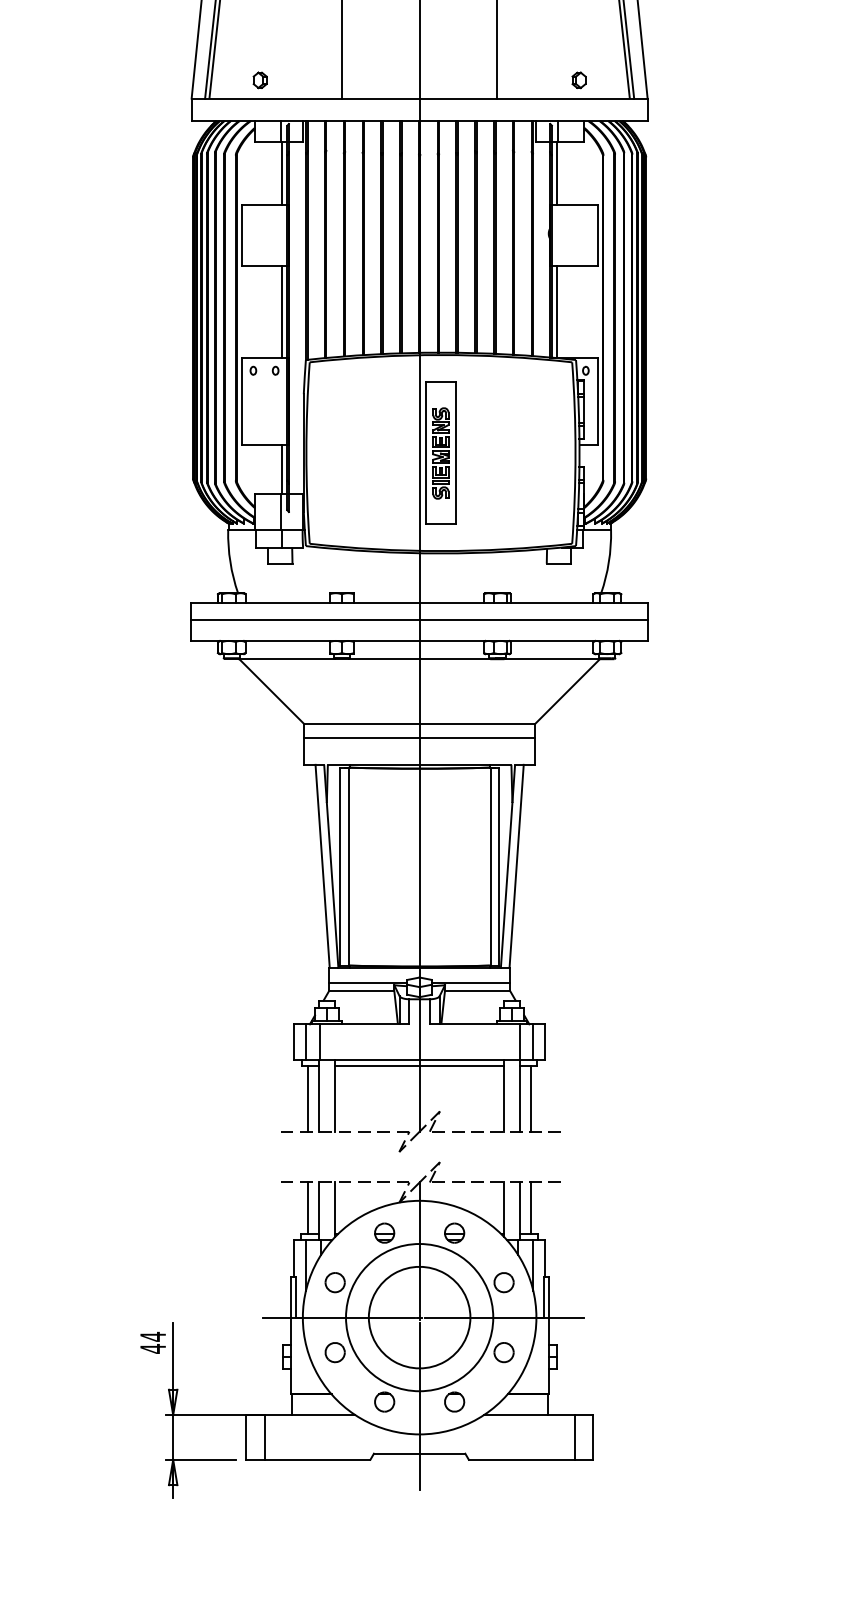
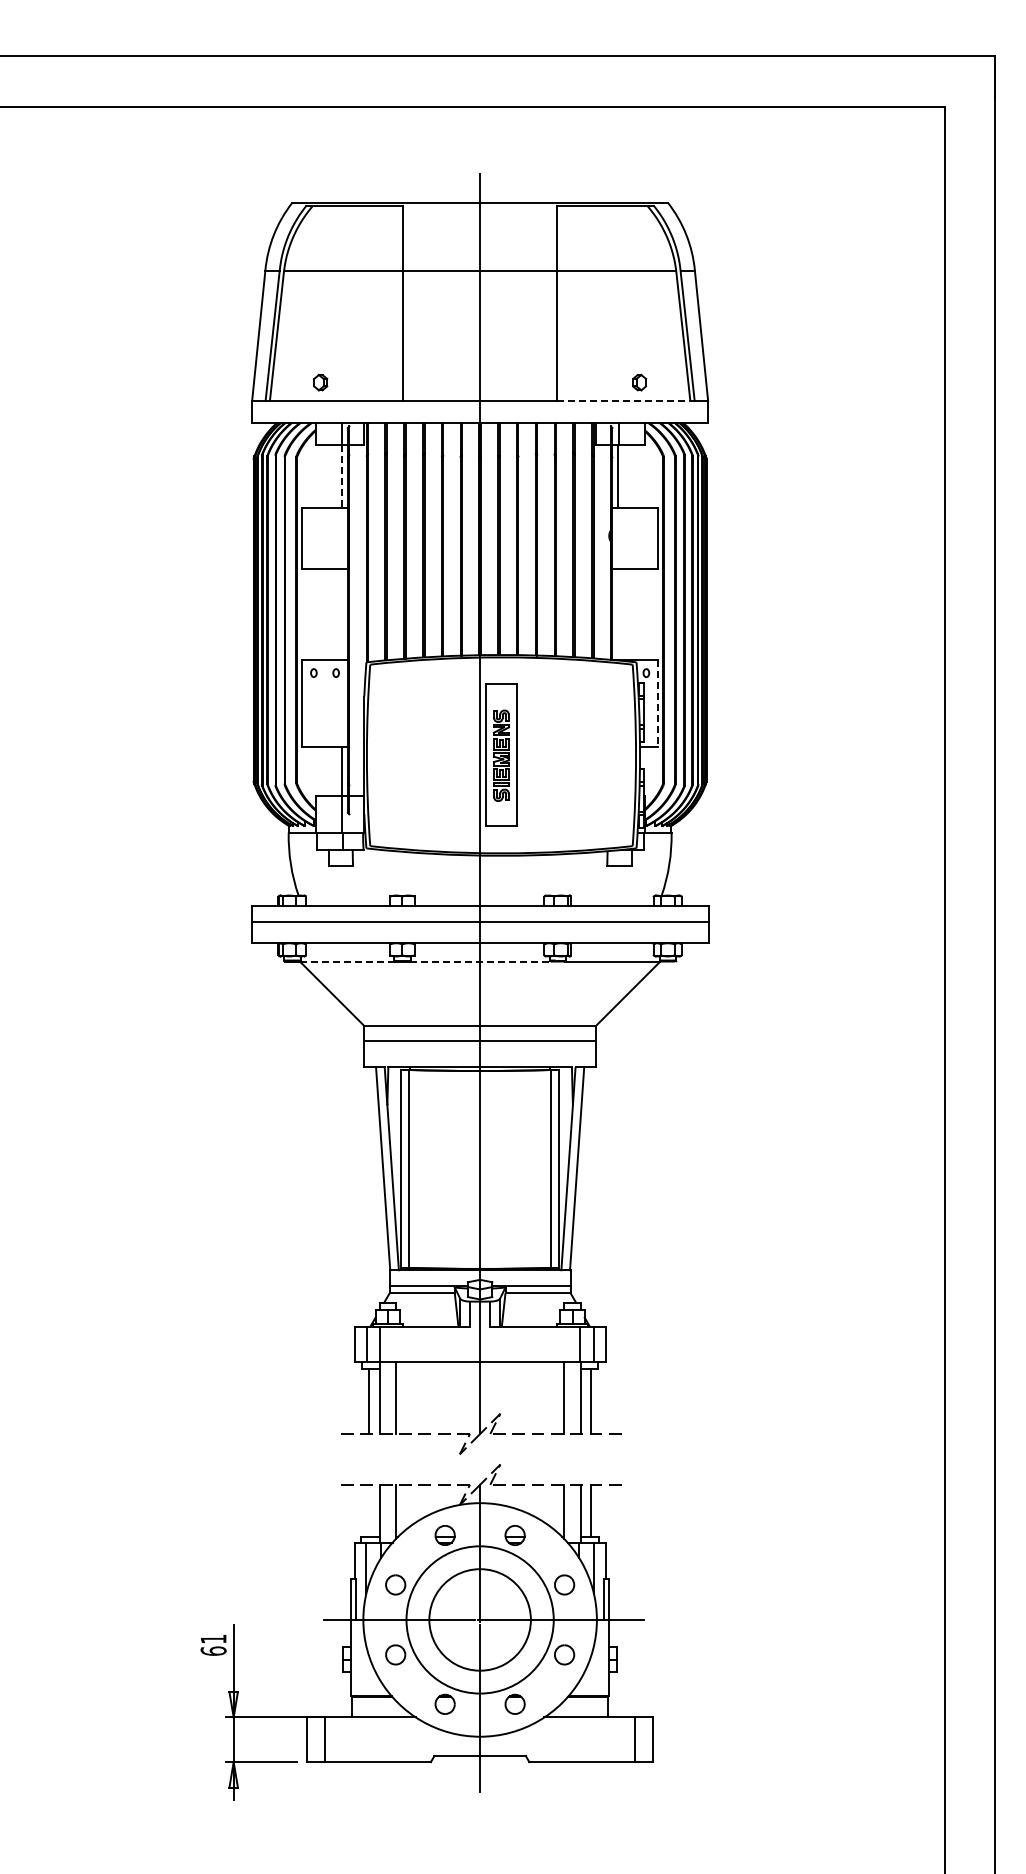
line: (566, 98) -> (626, 400), solid -> dashed
line: (282, 174) -> (342, 476), solid -> dashed
line: (282, 311) -> (342, 613), removed
line: (557, 311) -> (617, 613), removed
line: (598, 401) -> (658, 703), solid -> dashed
line: (287, 659) -> (347, 961), solid -> dashed
line: (420, 659) -> (480, 961), solid -> dashed
line: (419, 1066) -> (479, 1368), removed
line: (308, 1208) -> (368, 1510), removed
text: (153, 1343) -> (213, 1645), 44 -> 61

